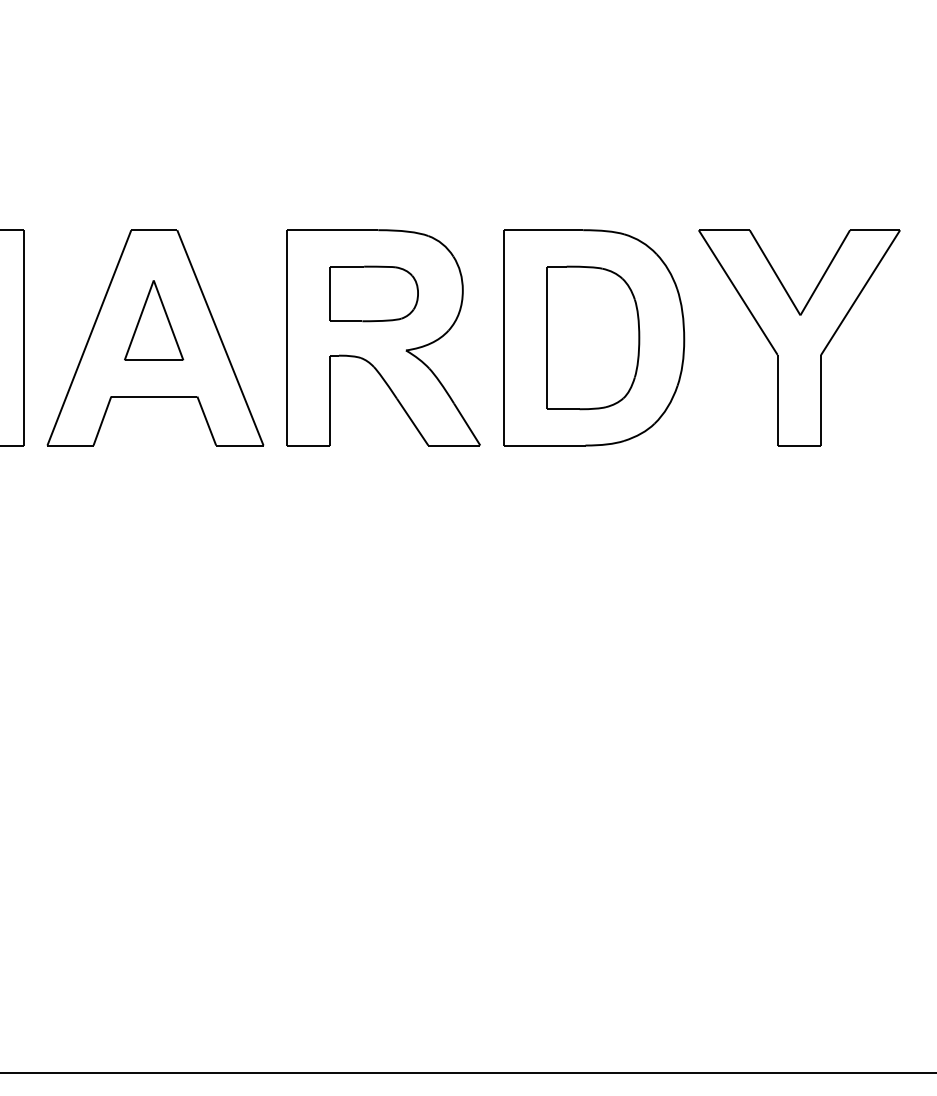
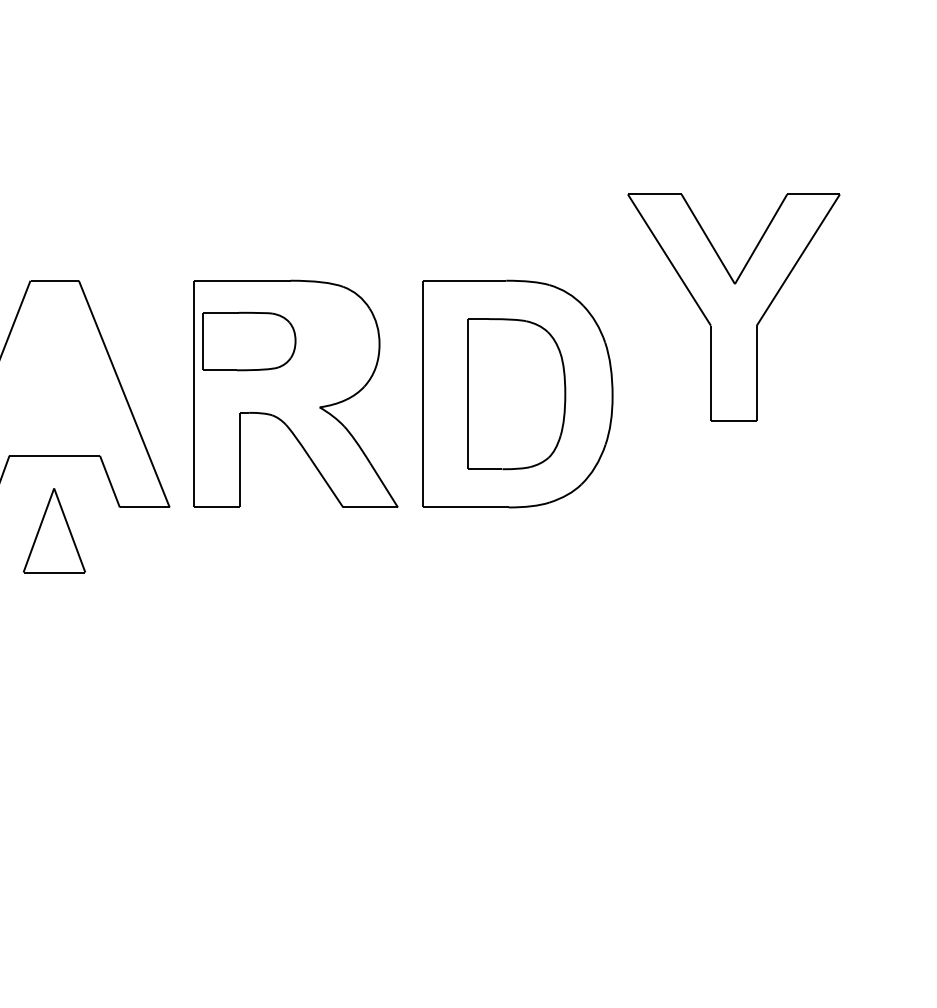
part: (373, 293) -> (248, 341), moved
part: (154, 320) -> (54, 530), moved
part: (799, 337) -> (733, 307), moved

